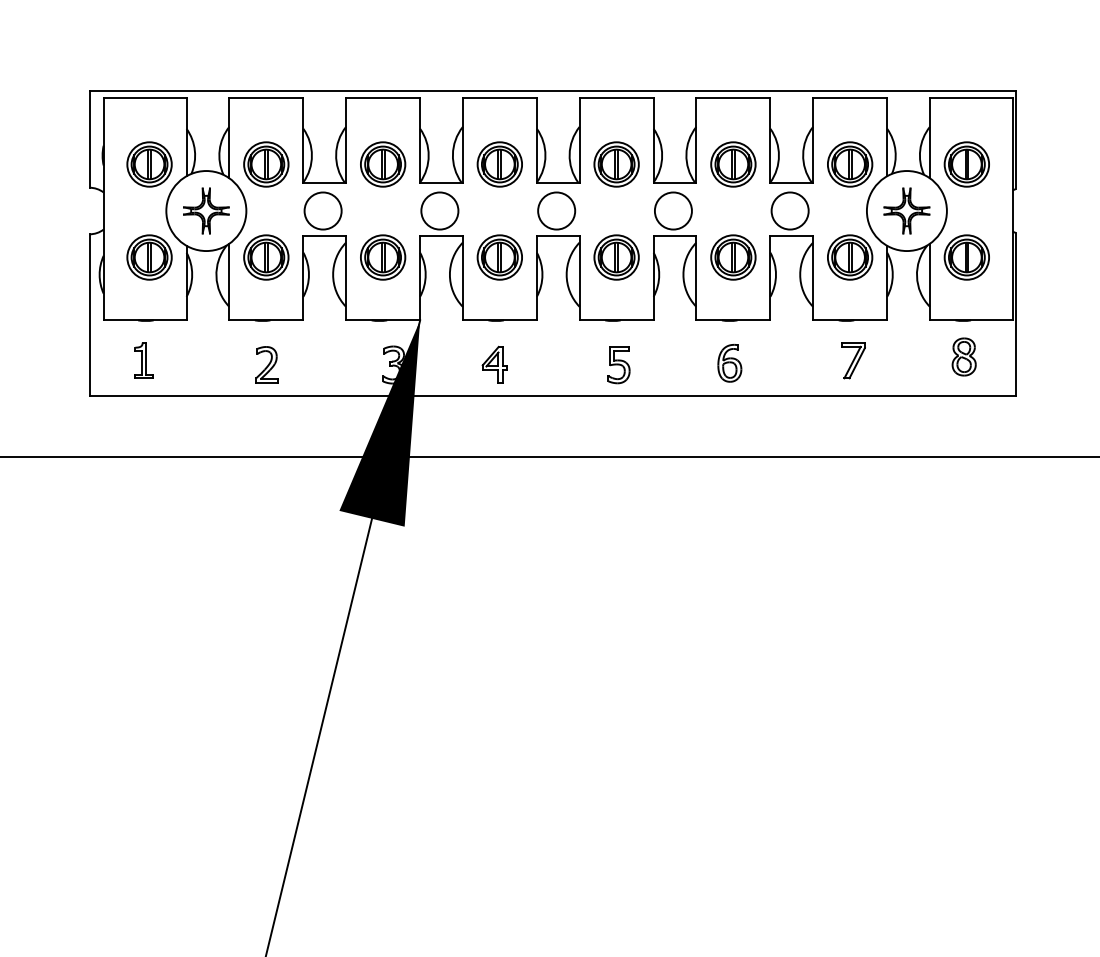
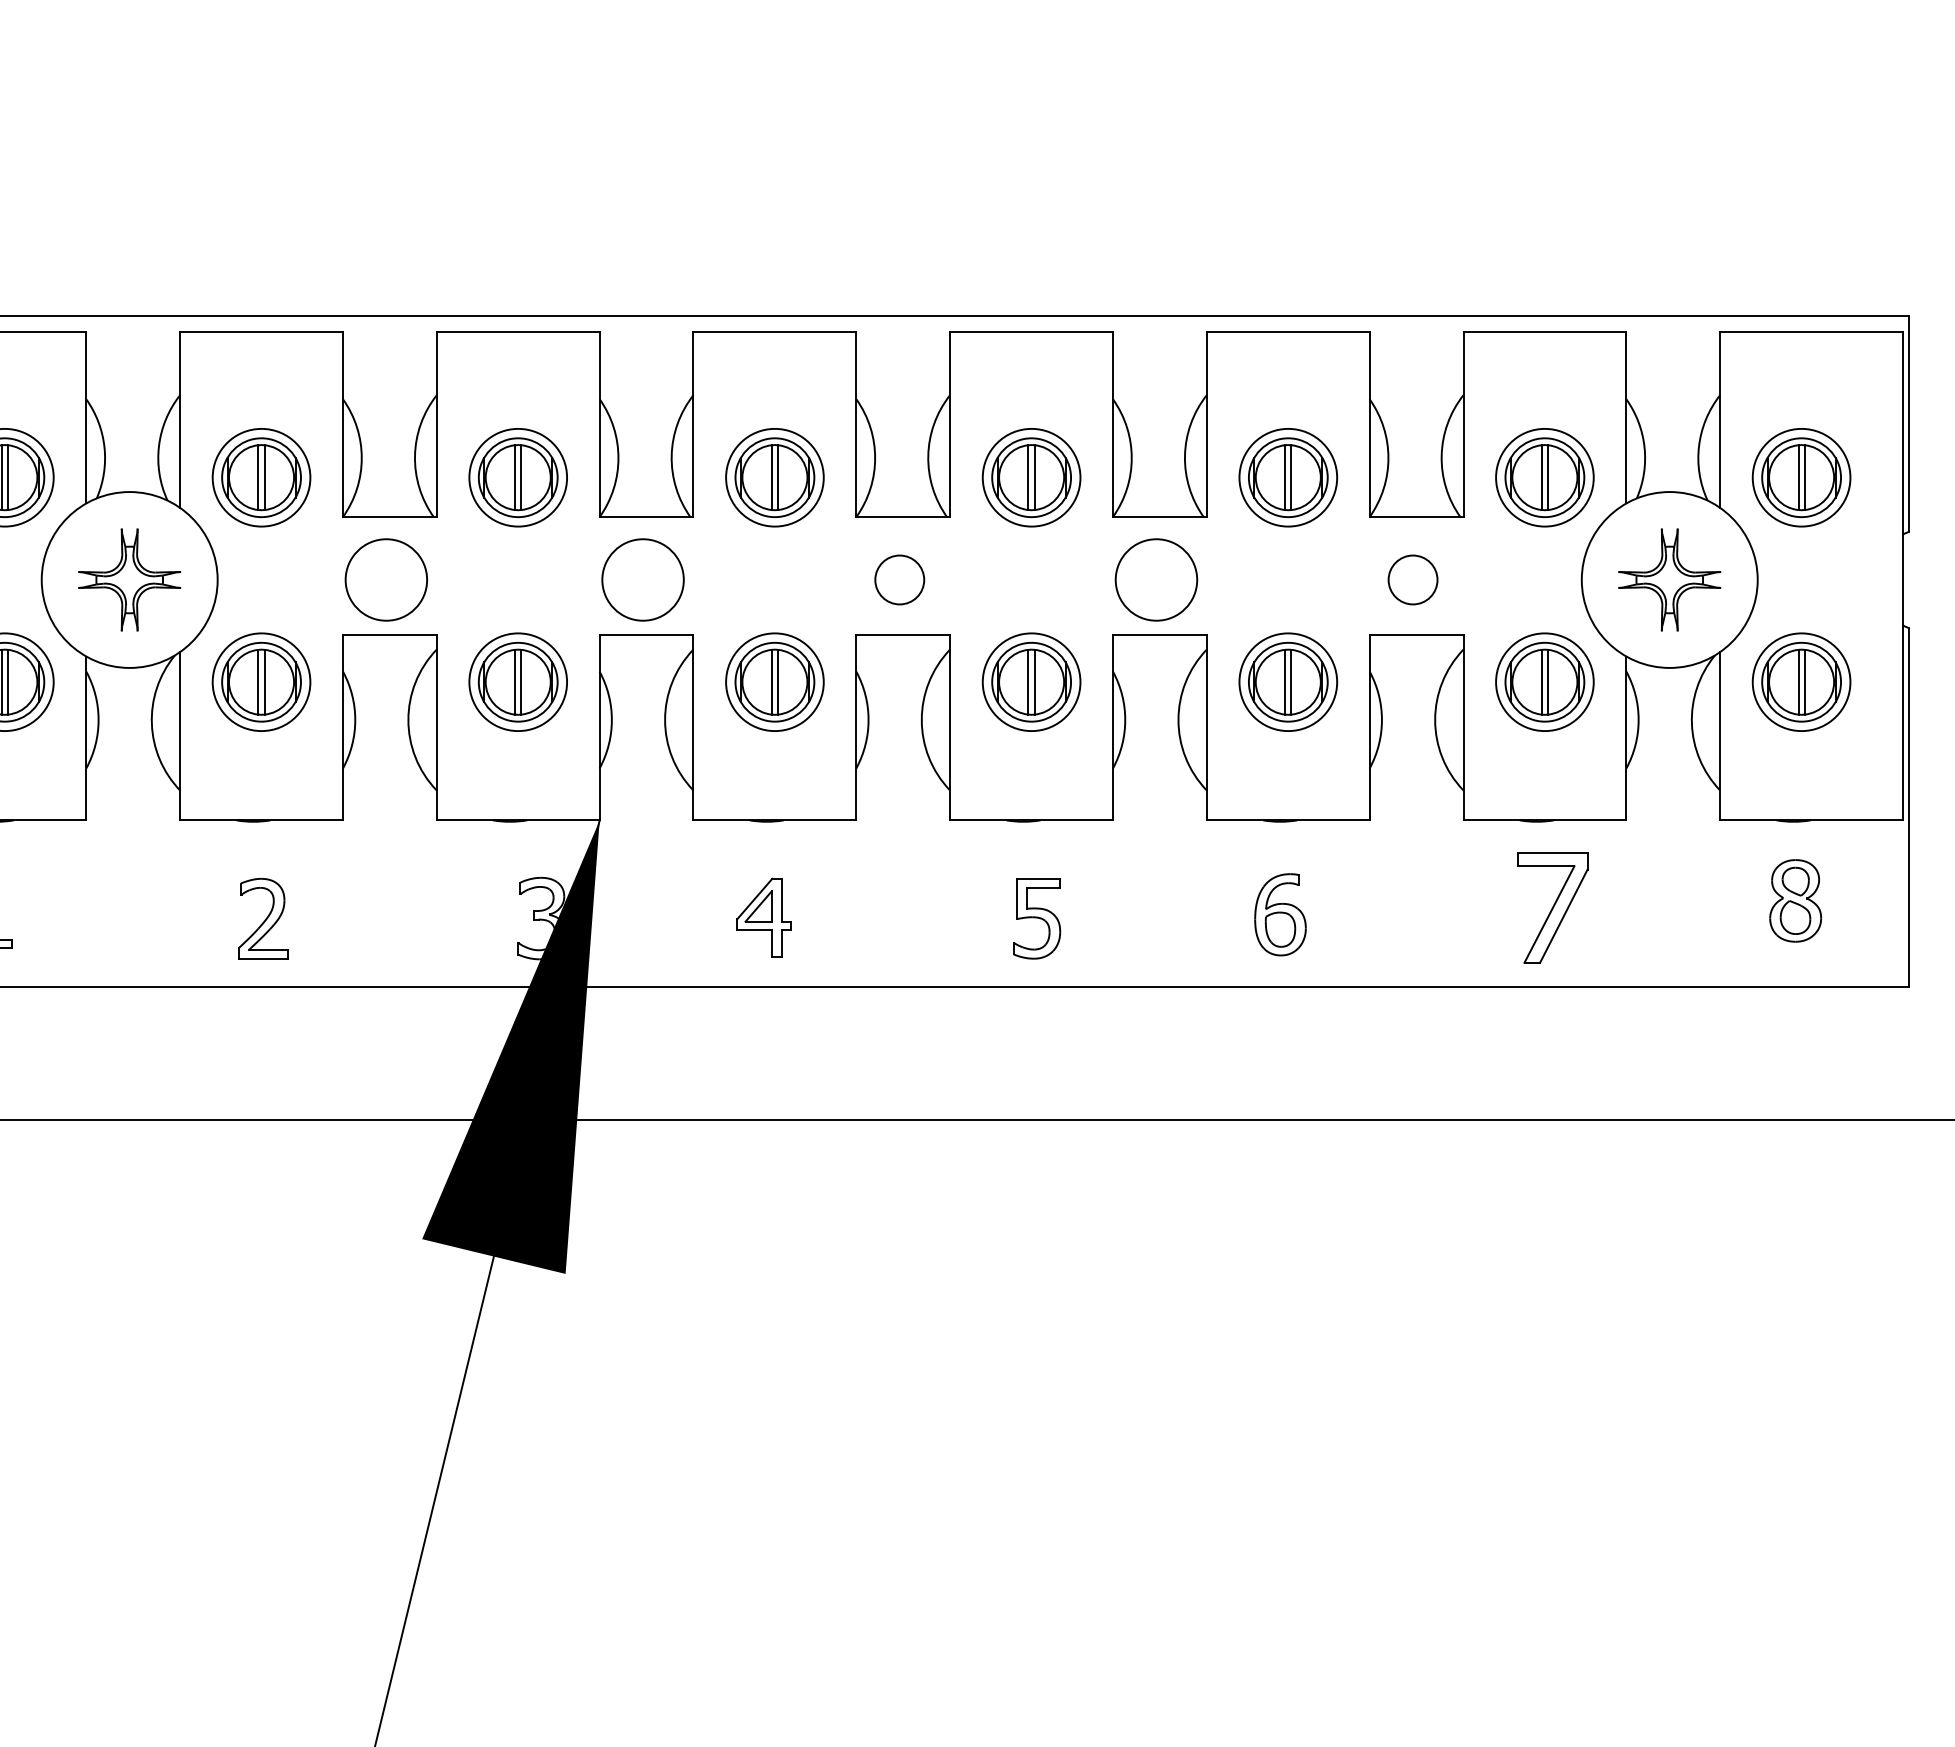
circle: (556, 210) -> (899, 578), size x0.6
circle: (789, 210) -> (1411, 578), size x0.6
part: (853, 360) -> (1552, 908), size x1.4

